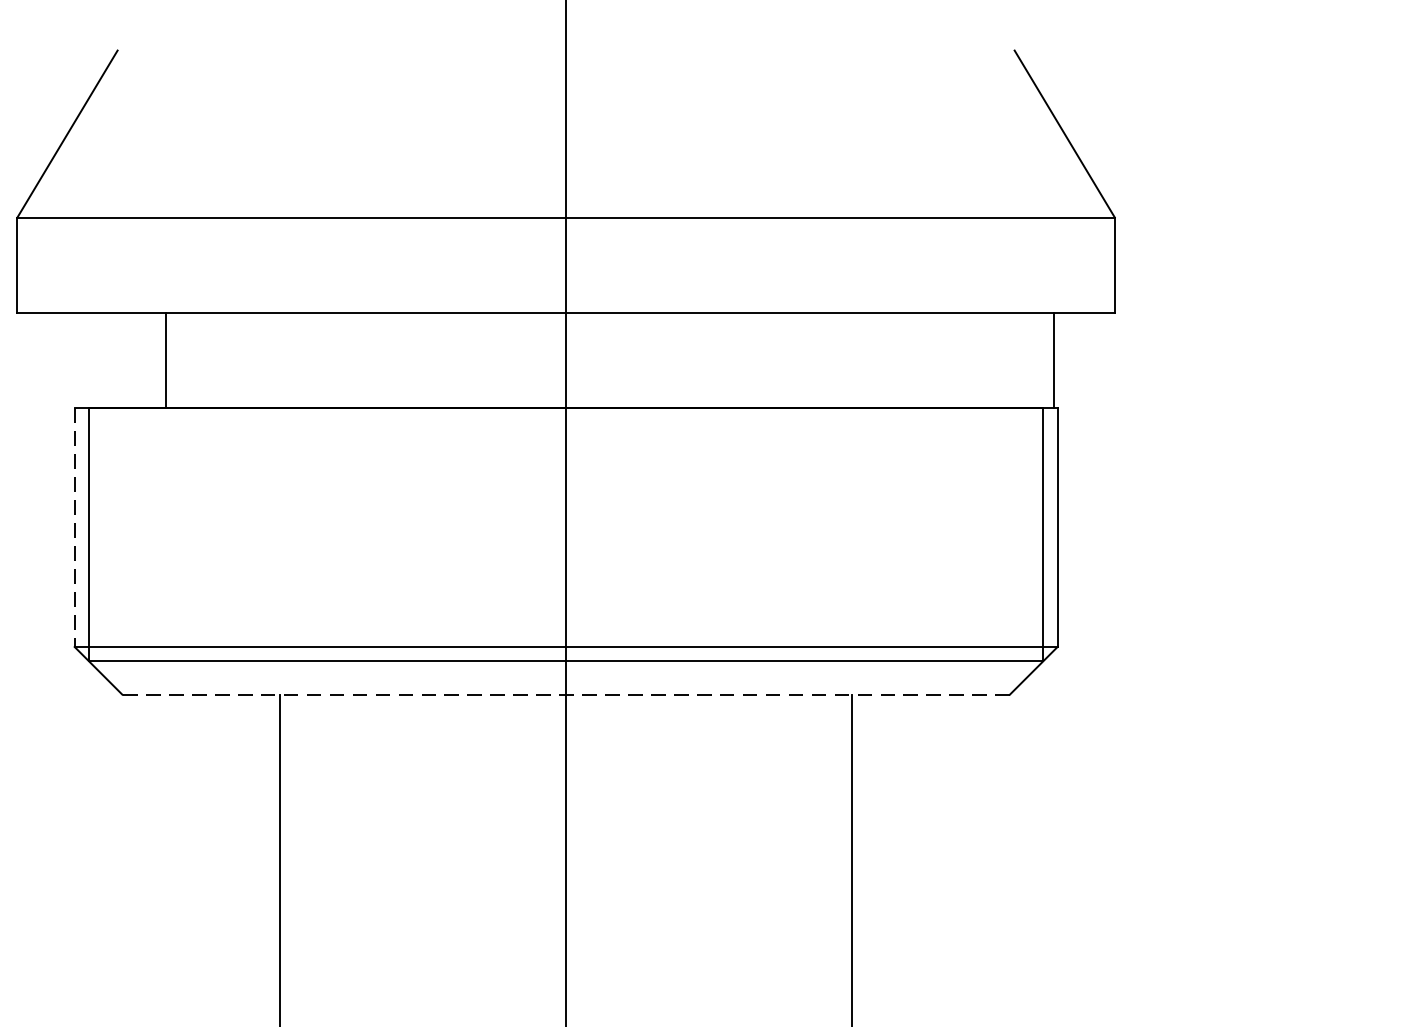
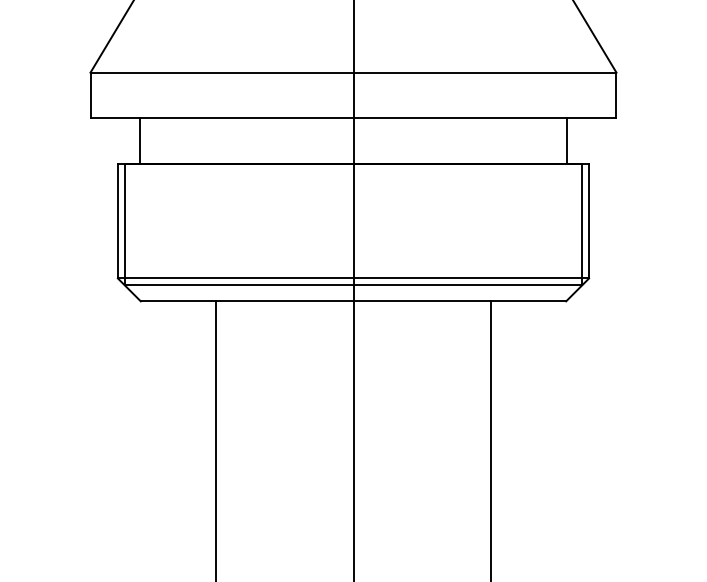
line: (165, 361) -> (139, 141), moved
line: (1054, 361) -> (567, 141), moved
line: (73, 528) -> (117, 221), dashed -> solid
line: (566, 694) -> (353, 301), dashed -> solid

